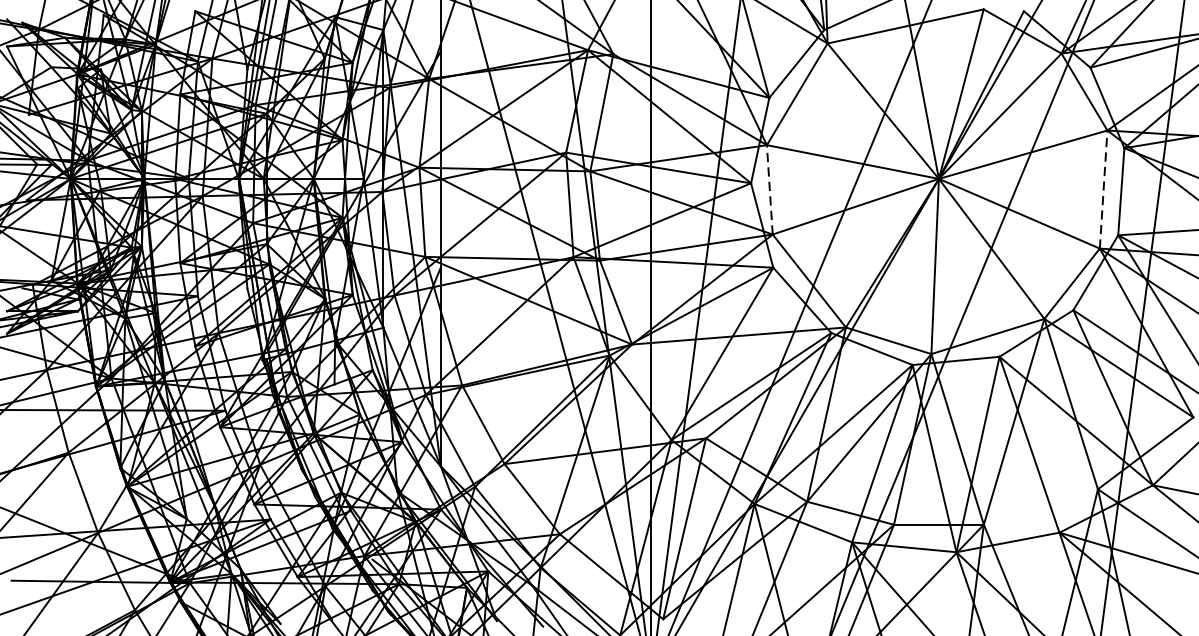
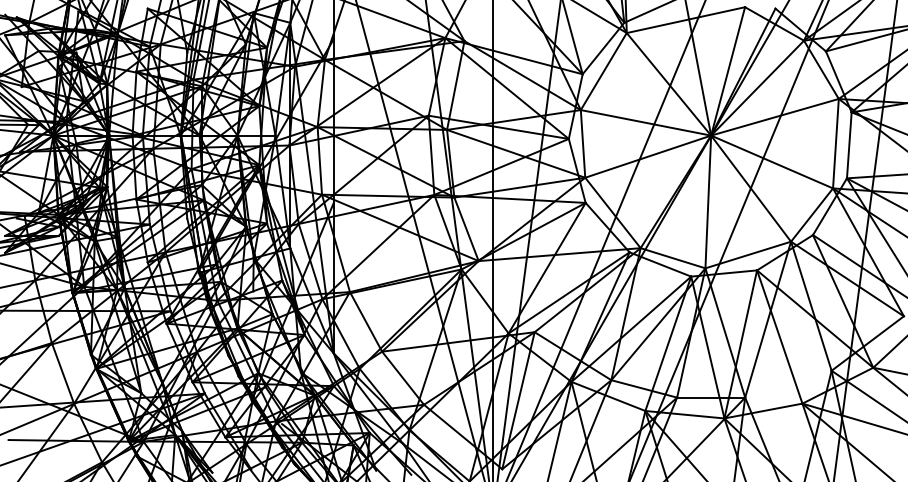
line: (770, 189) -> (583, 143), dashed -> solid
line: (1103, 189) -> (835, 143), dashed -> solid

